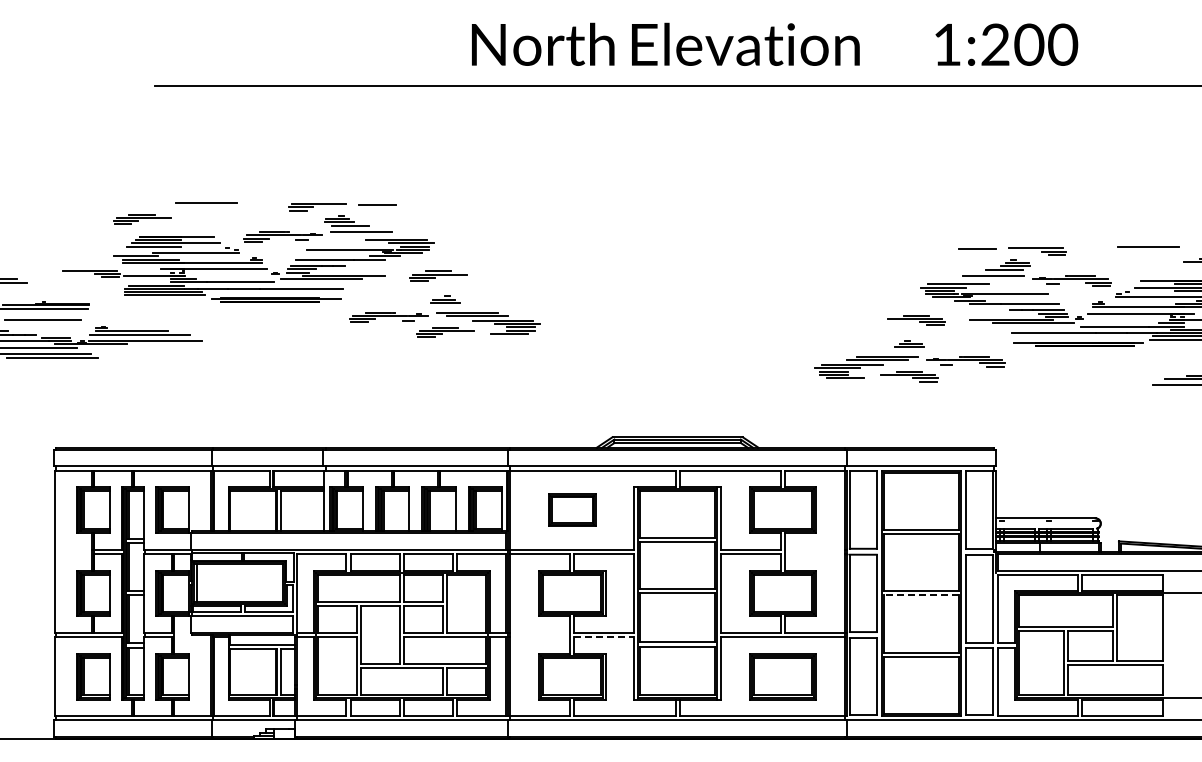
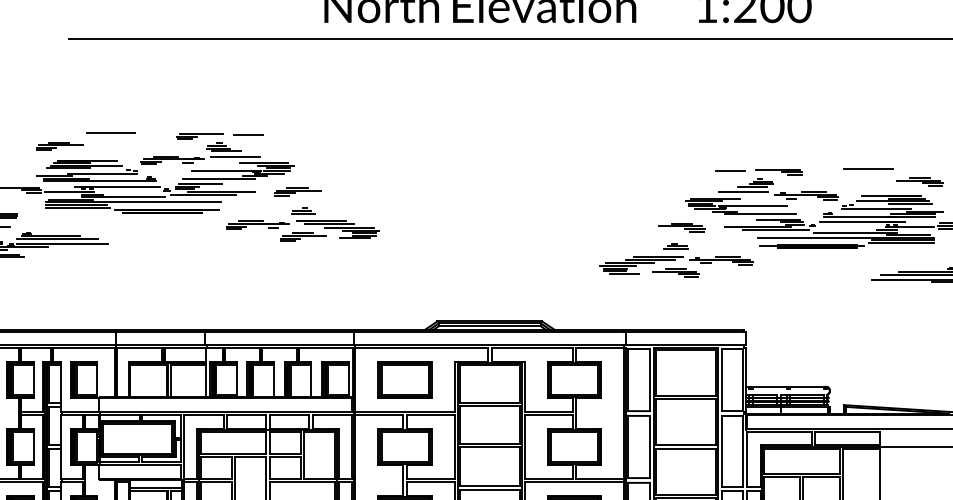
part: (572, 509) -> (405, 379), size x1.43
line: (920, 595) -> (685, 448), dashed -> solid
line: (604, 637) -> (431, 482), dashed -> solid

